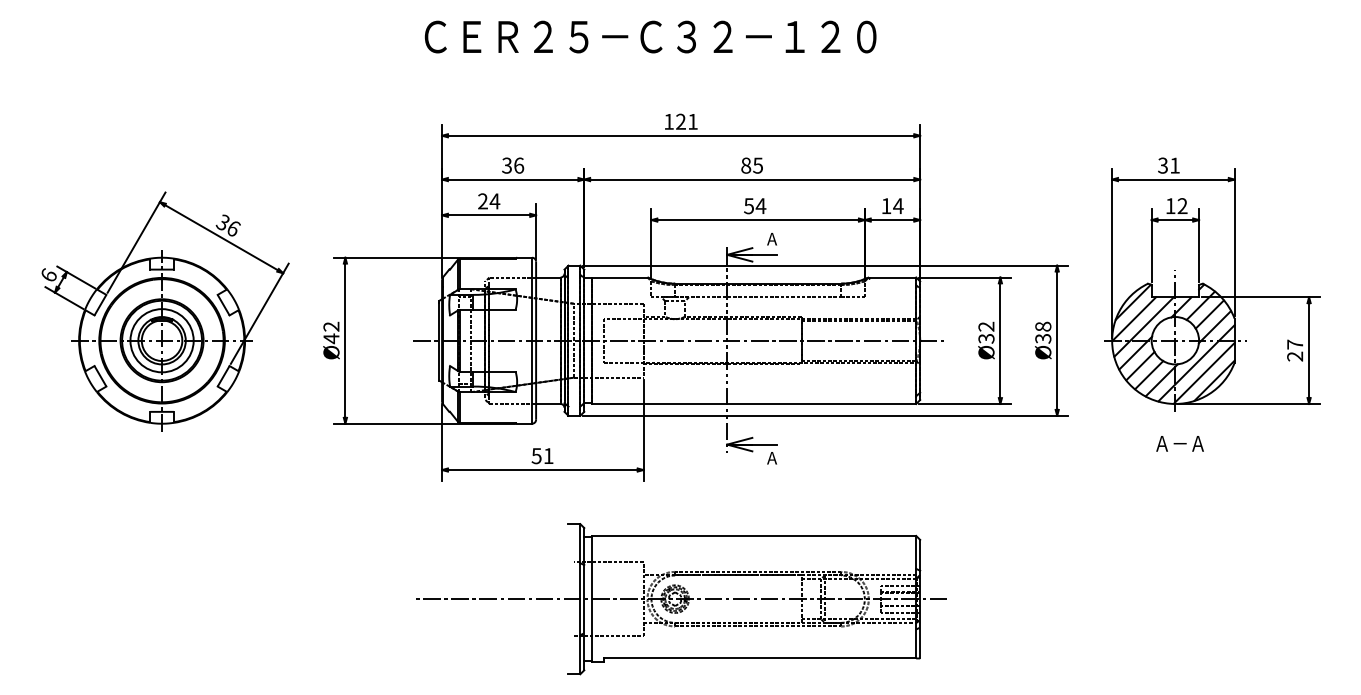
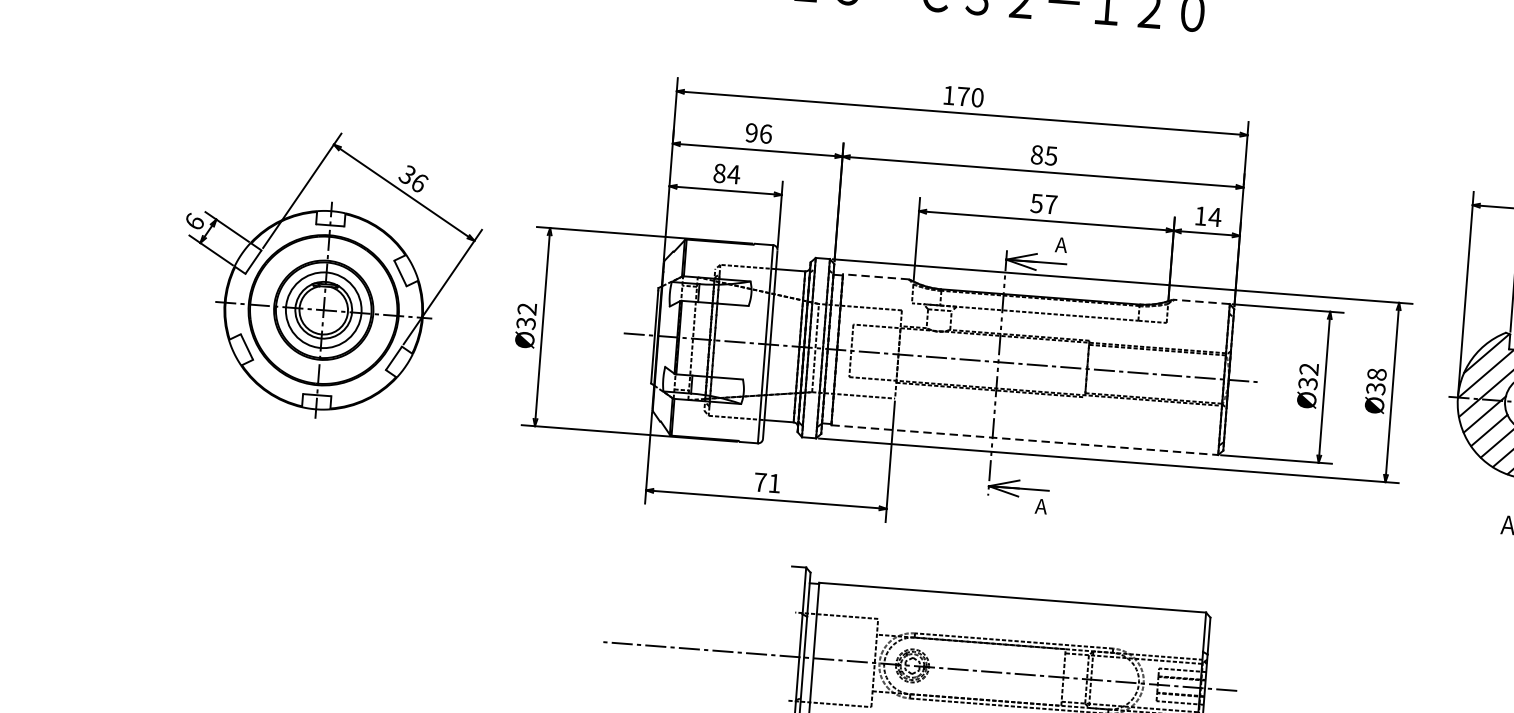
text: (686, 121) -> (969, 96), 121 -> 170
text: (506, 165) -> (751, 132), 36 -> 96
text: (482, 201) -> (719, 173), 24 -> 84
text: (760, 205) -> (1050, 203), 54 -> 57
line: (619, 277) -> (875, 276), solid -> dashed
line: (892, 277) -> (1201, 301), solid -> dashed
text: (331, 338) -> (526, 323), Ø42 -> Ø32
line: (754, 403) -> (1025, 439), solid -> dashed
text: (536, 456) -> (760, 482), 51 -> 71

